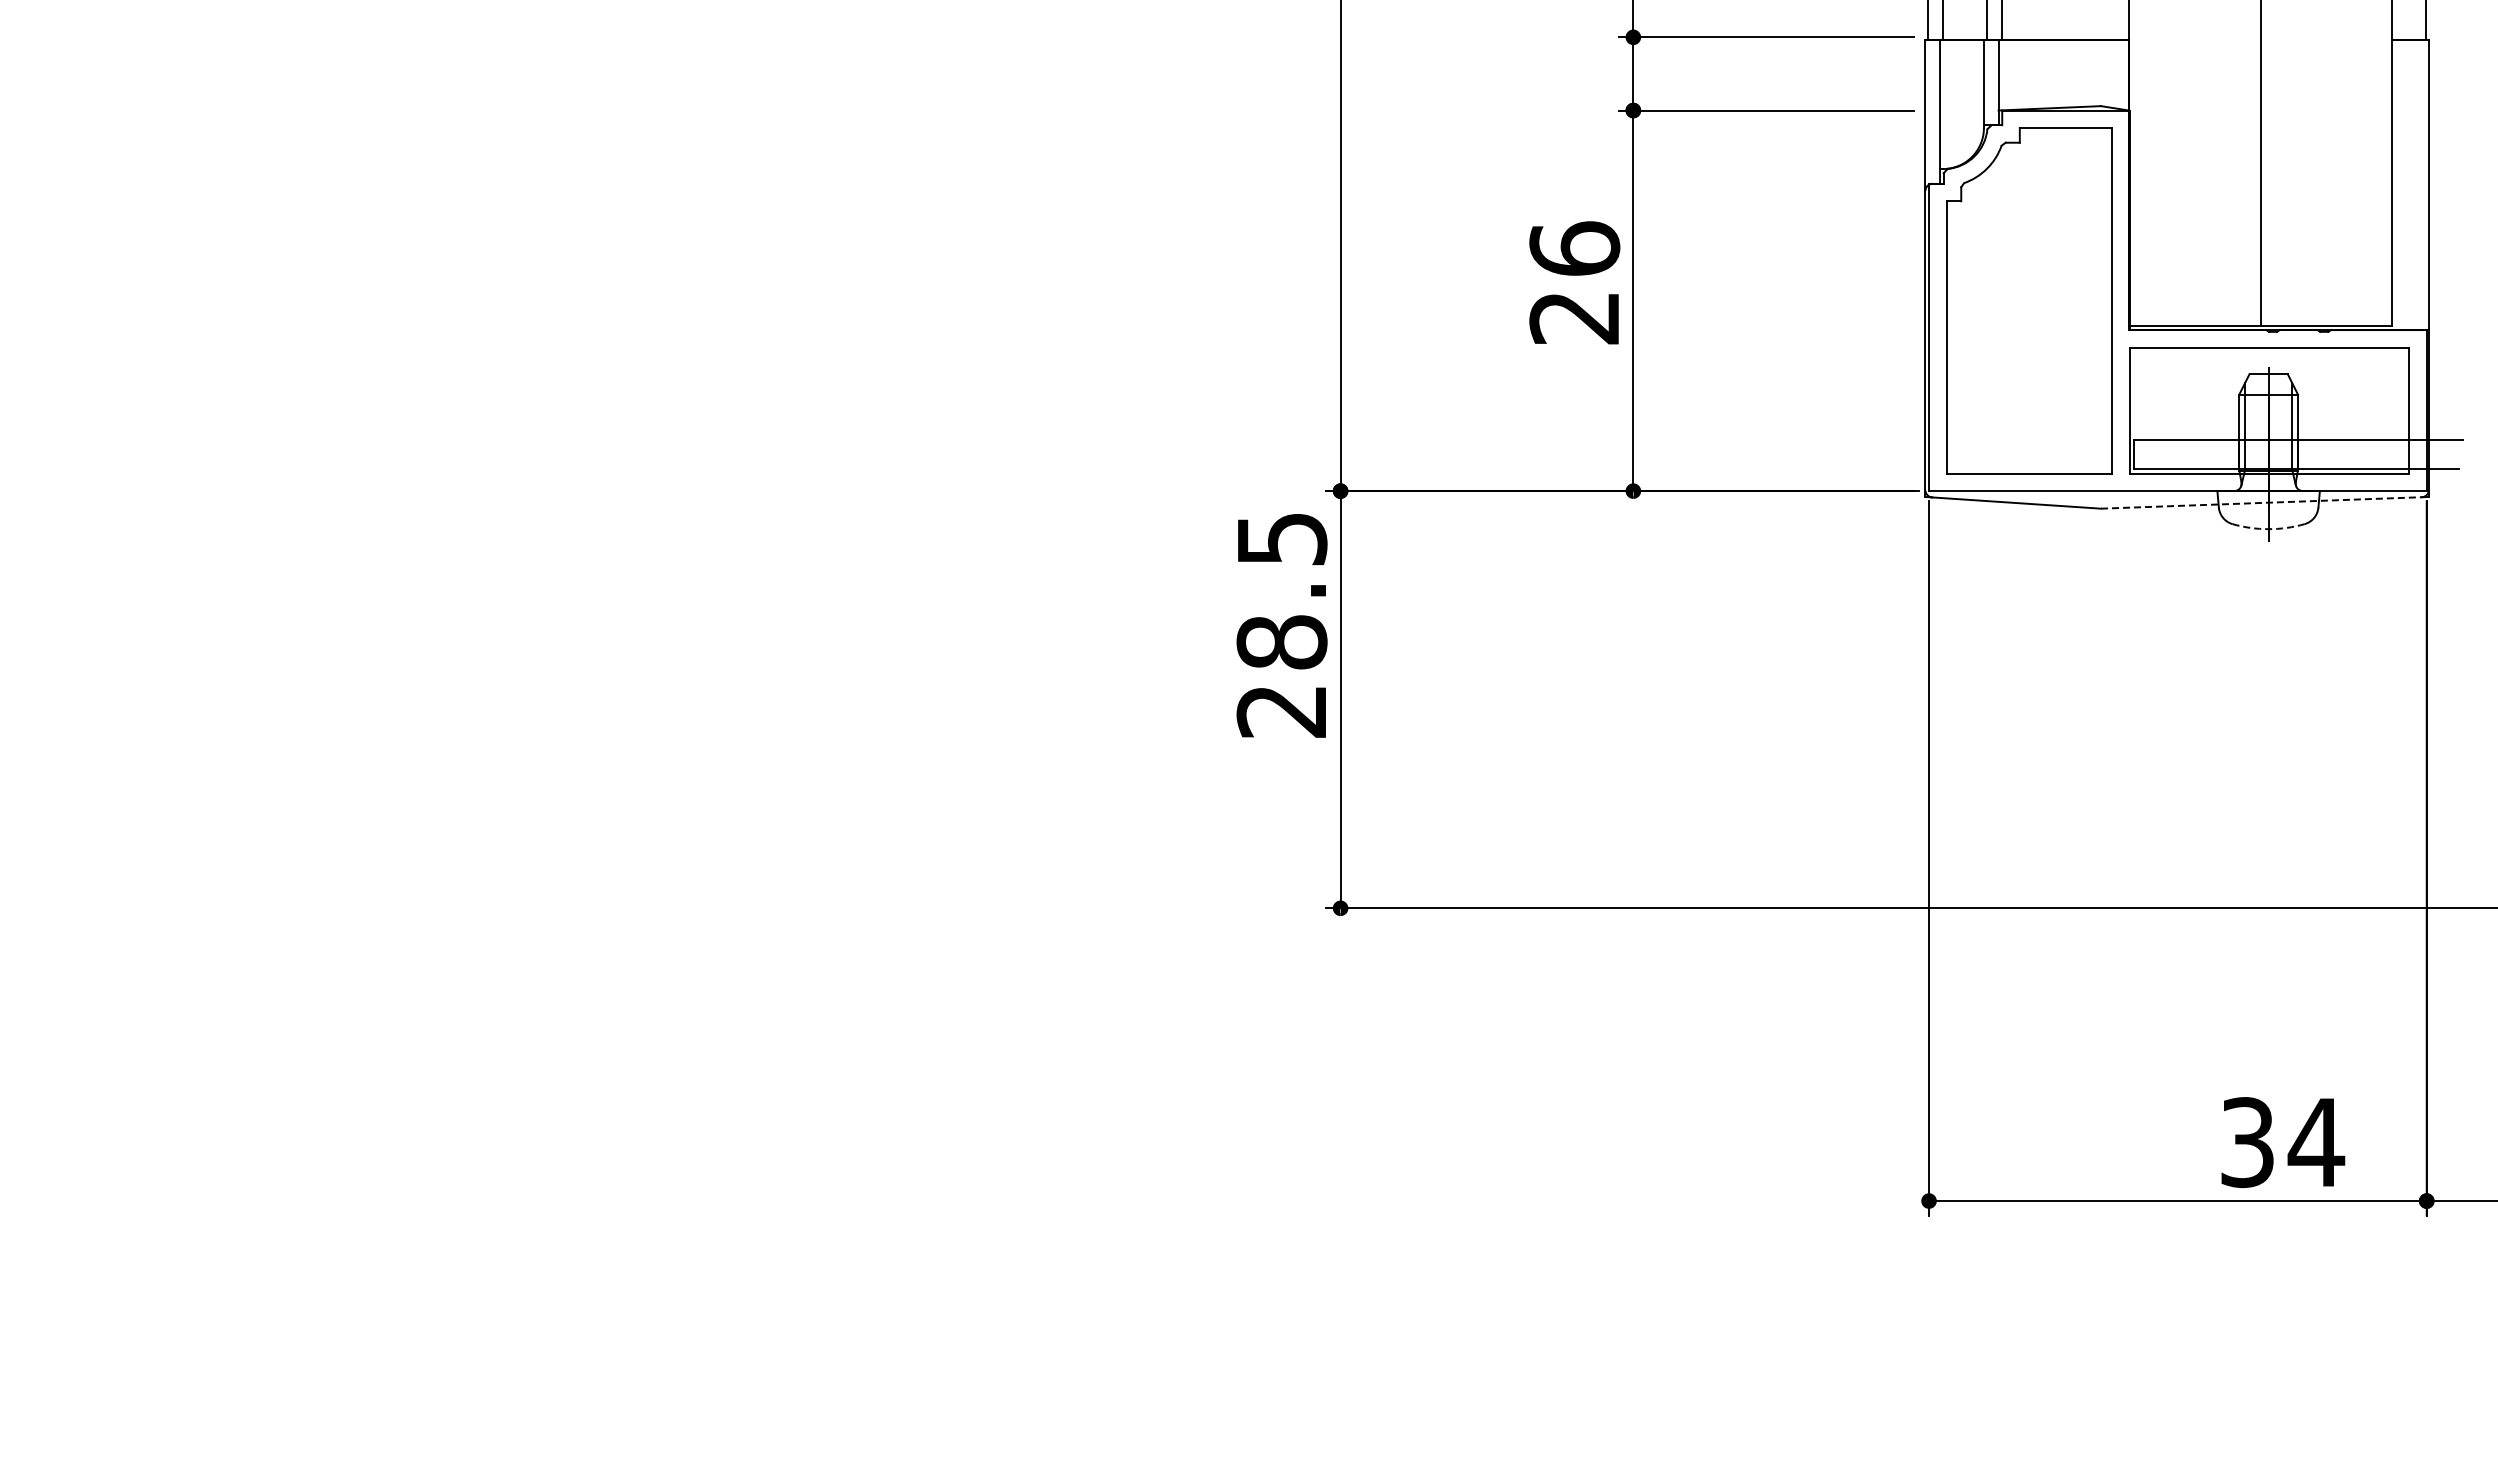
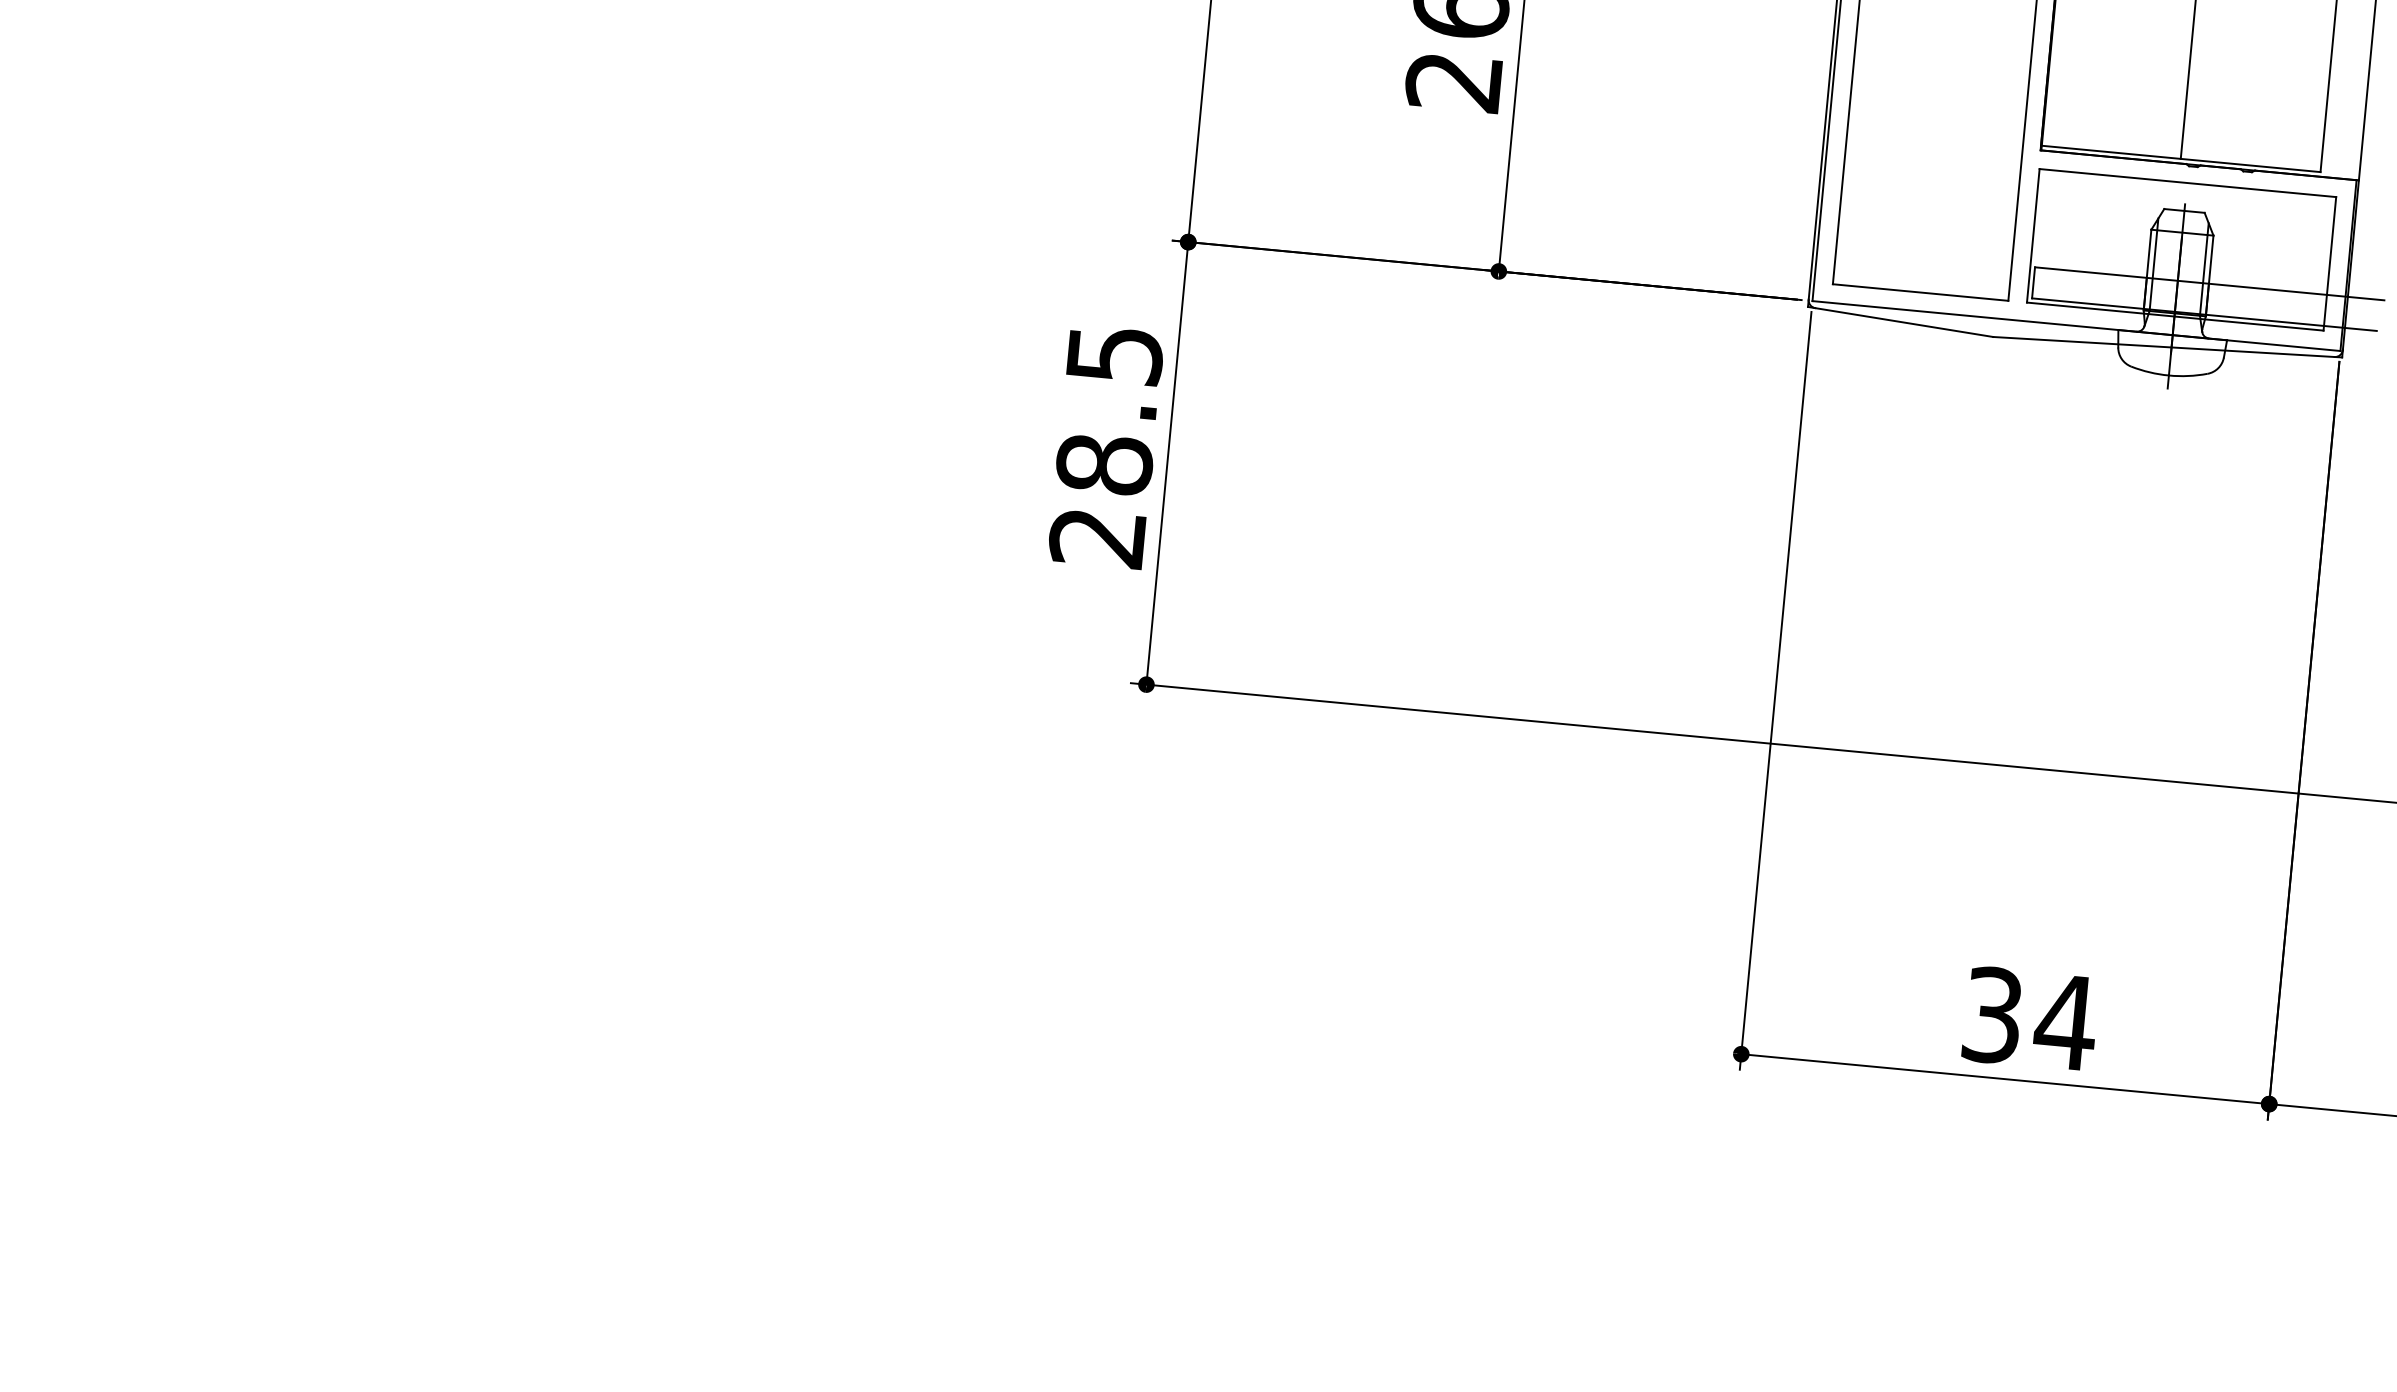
line: (2261, 502) -> (2164, 346), dashed -> solid
arc: (2268, 529) -> (2168, 375), dashed -> solid
text: (1281, 625) -> (1105, 446), moved
text: (2283, 1142) -> (2030, 1018), moved

